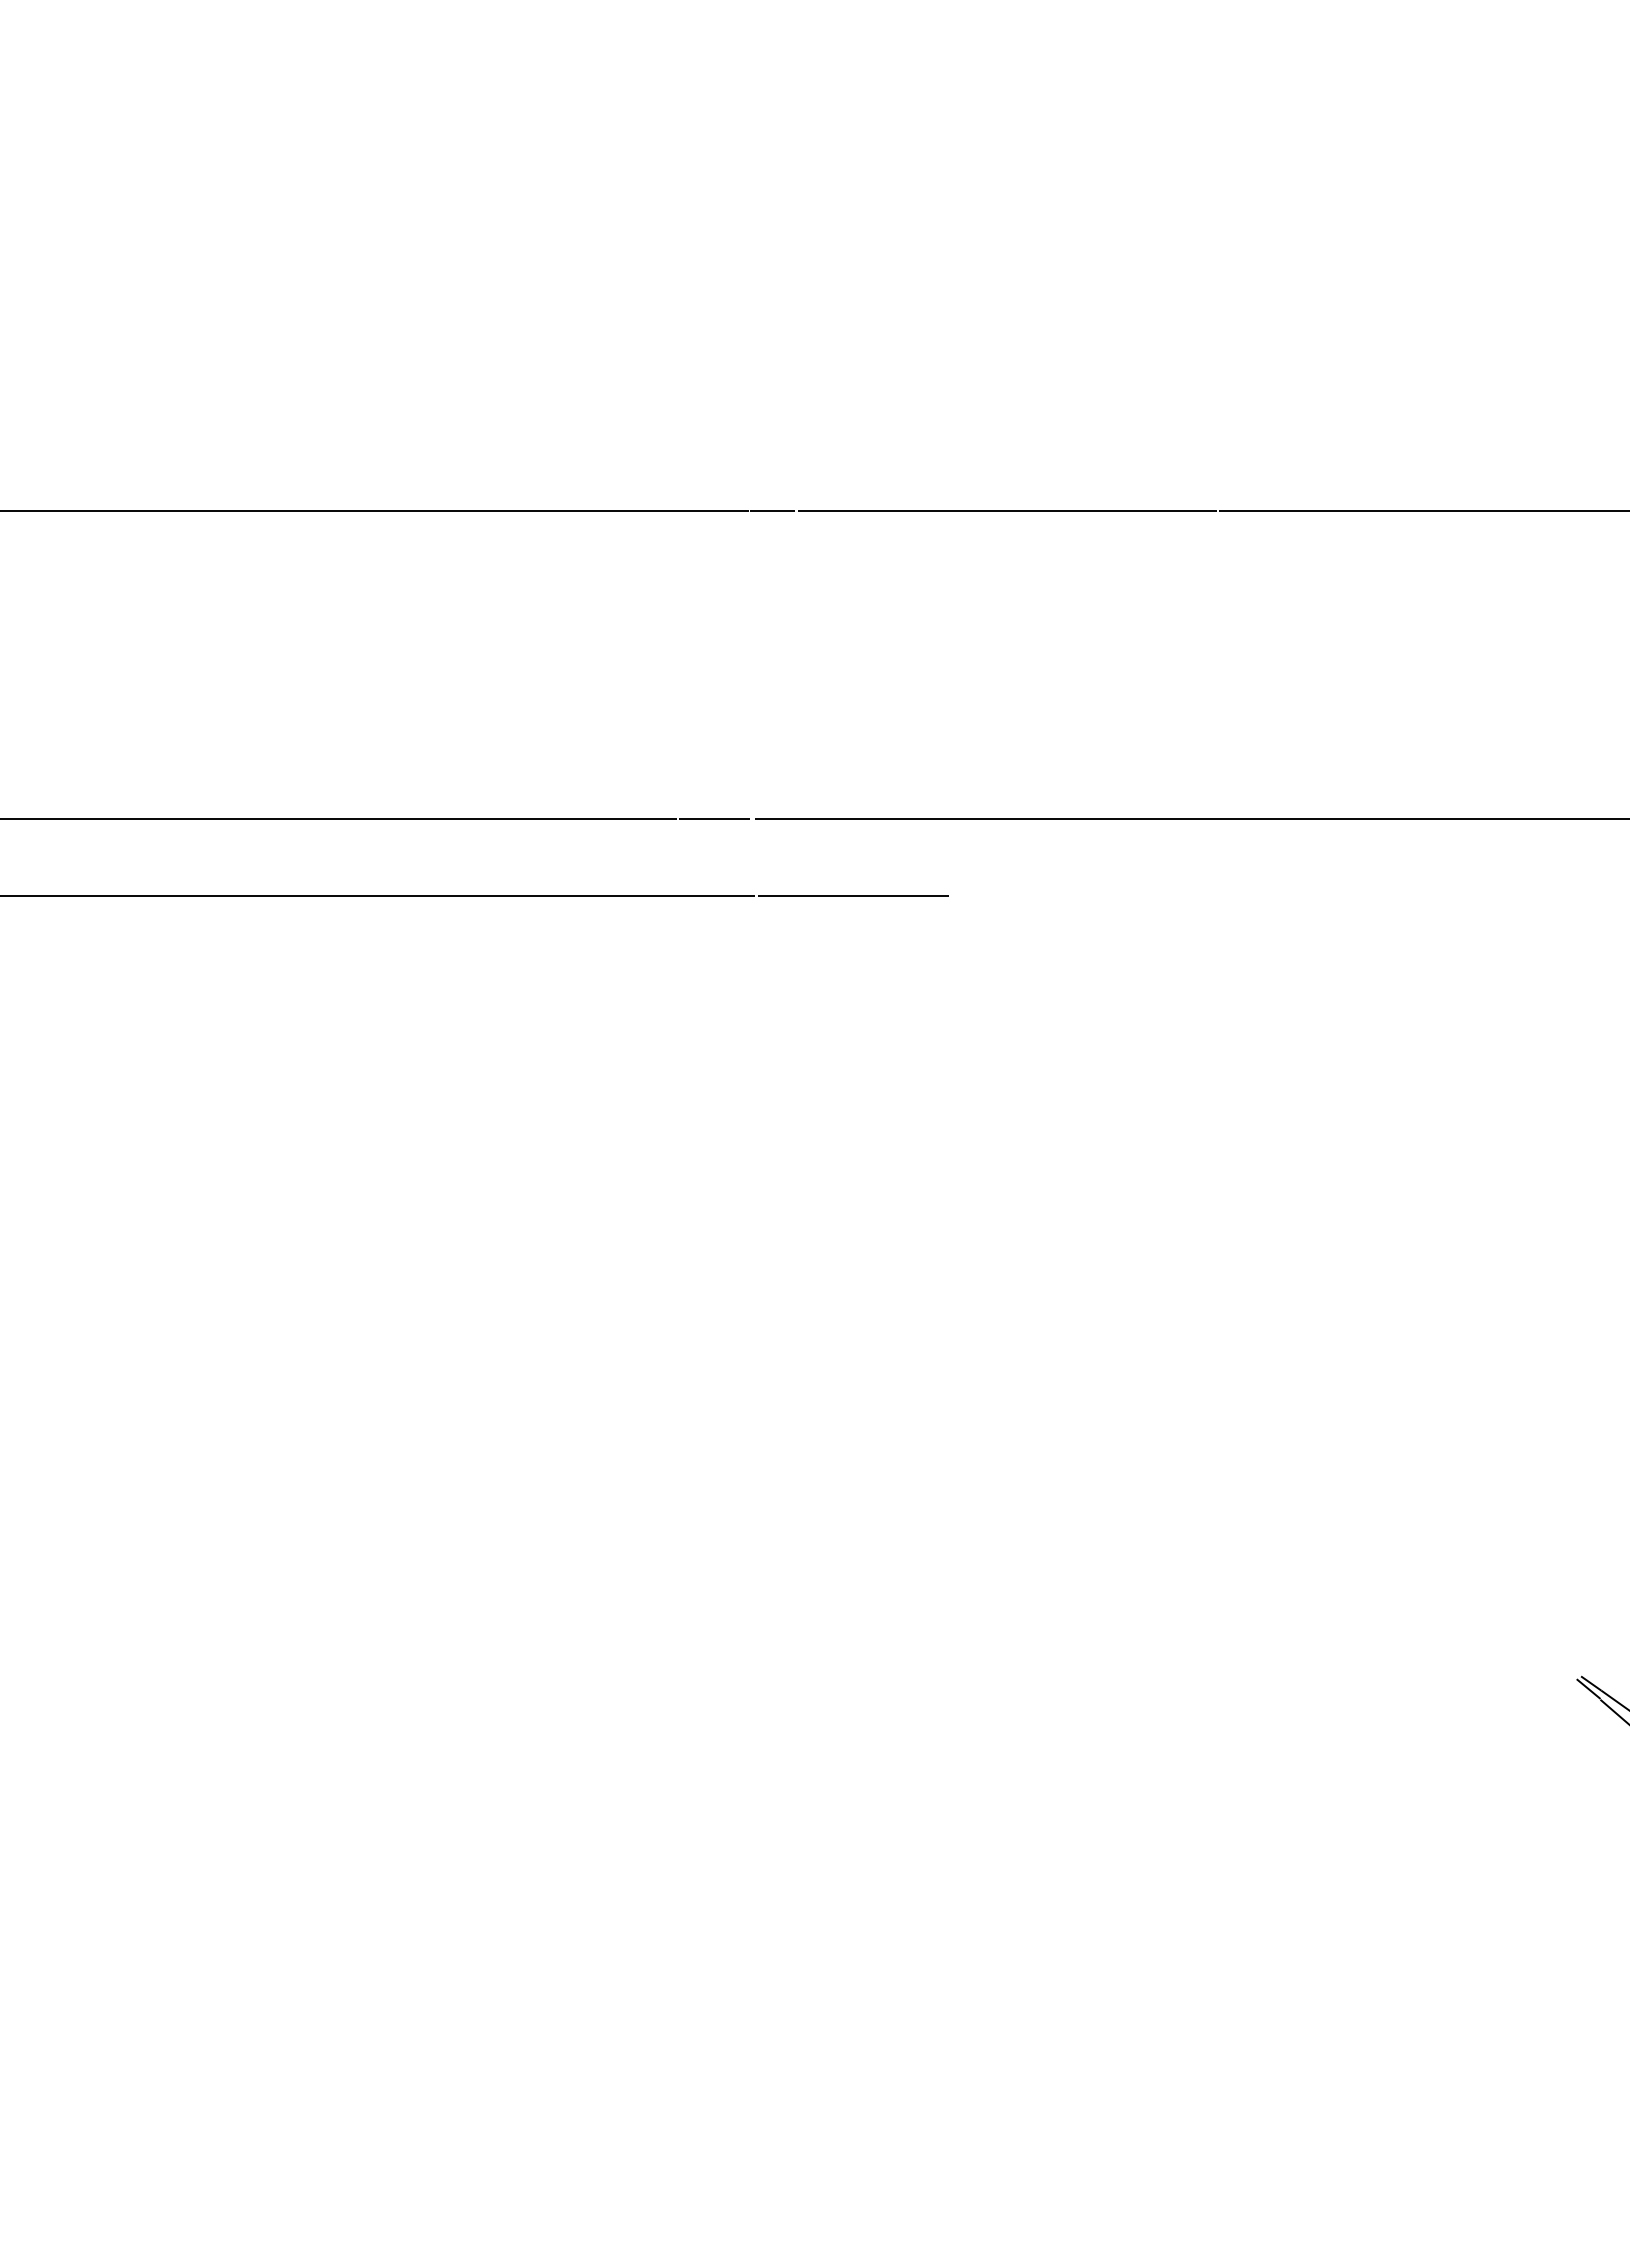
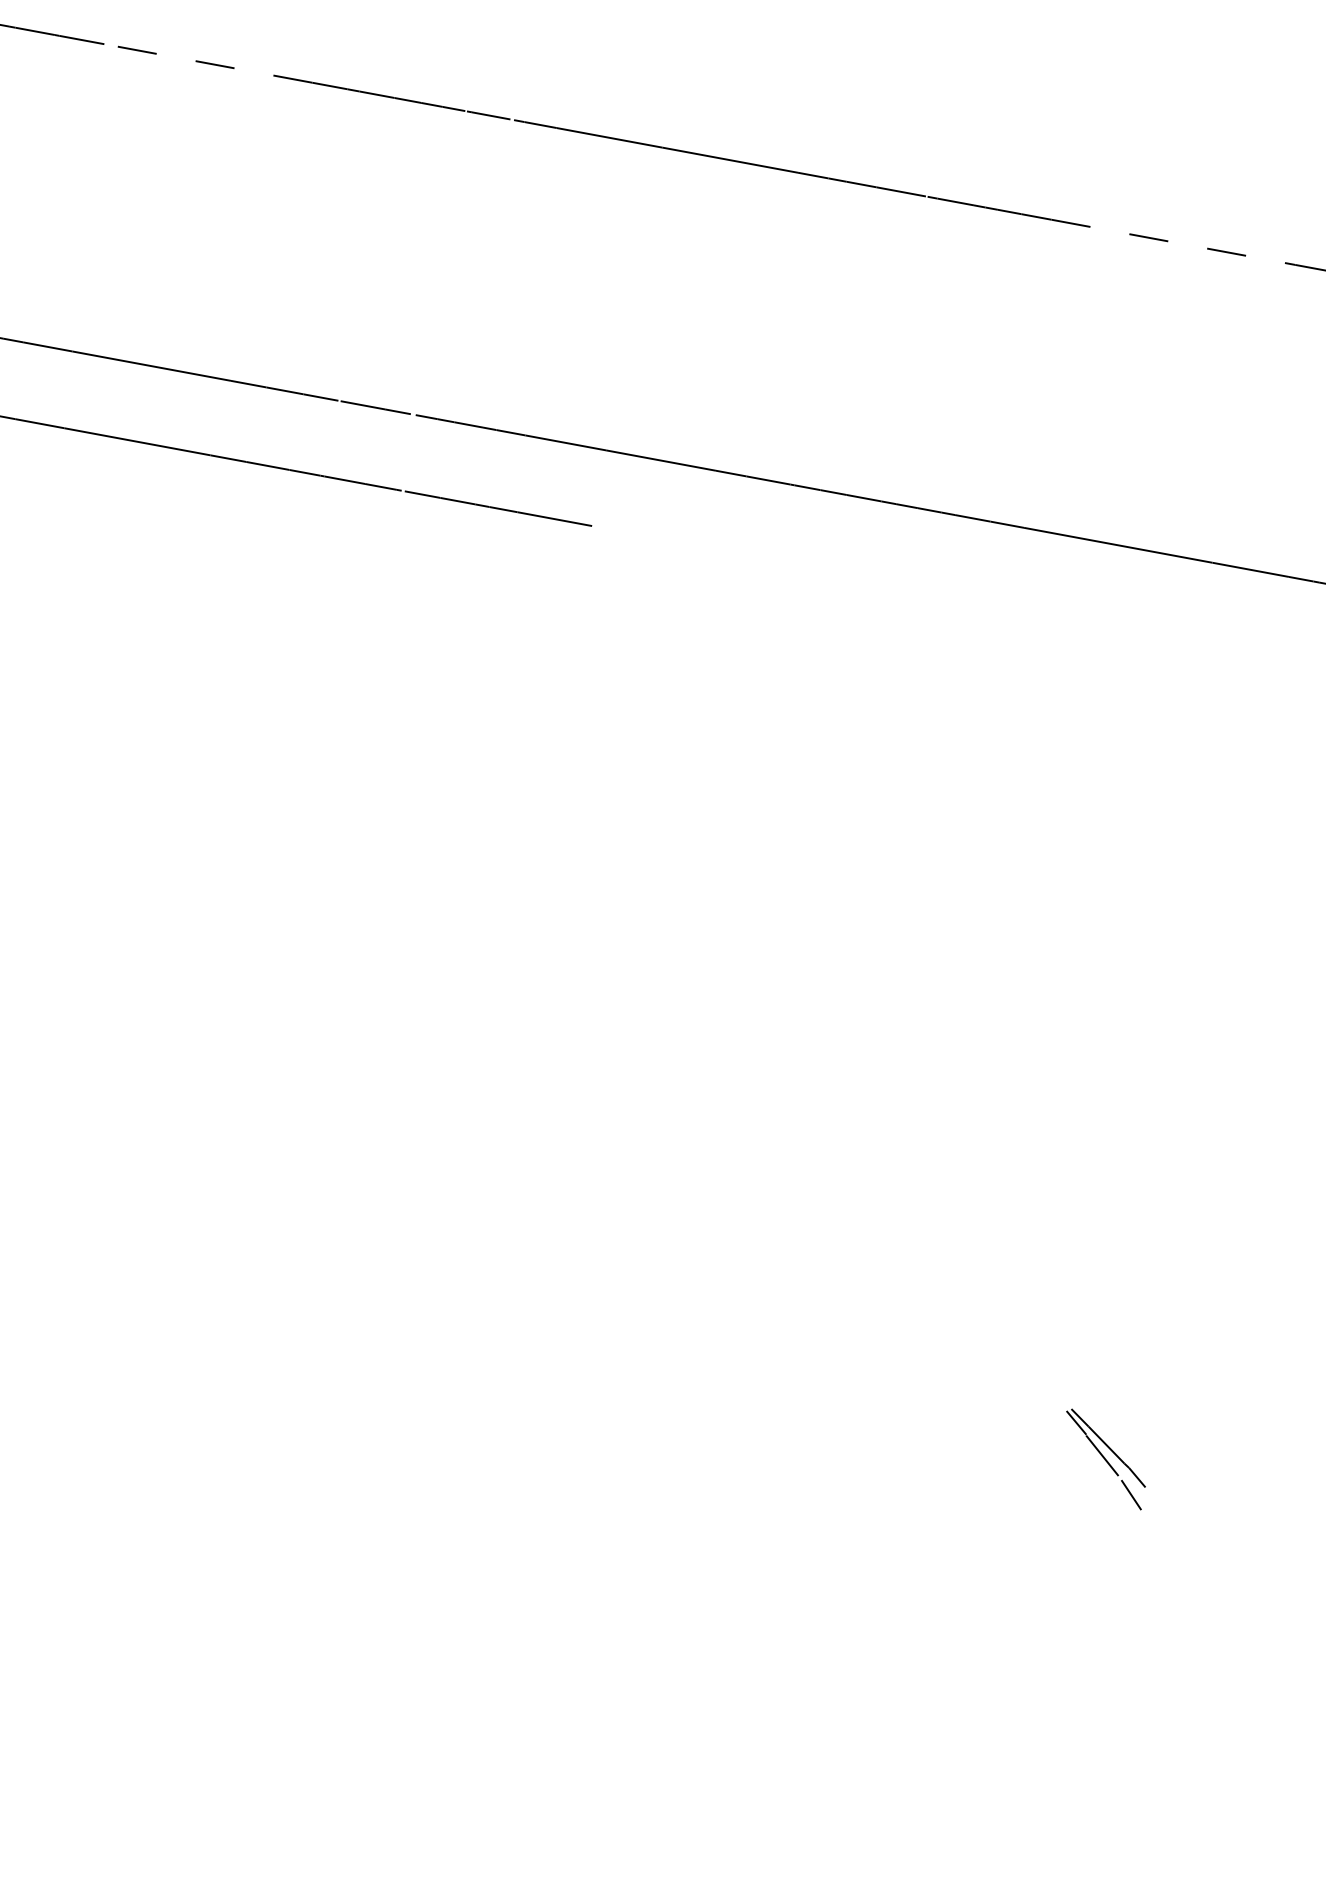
line: (487, 510) -> (208, 63), solid -> dashed
line: (1468, 510) -> (1173, 242), solid -> dashed

